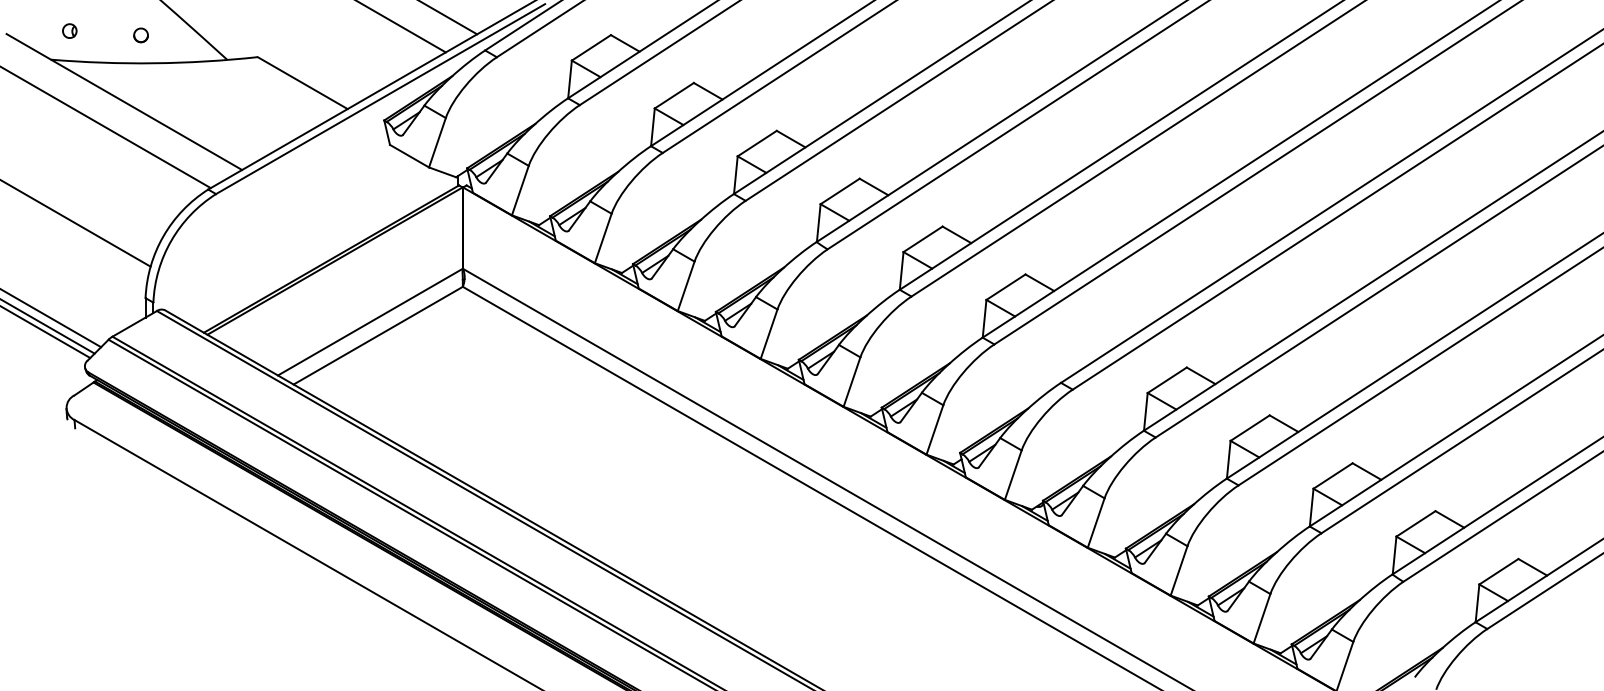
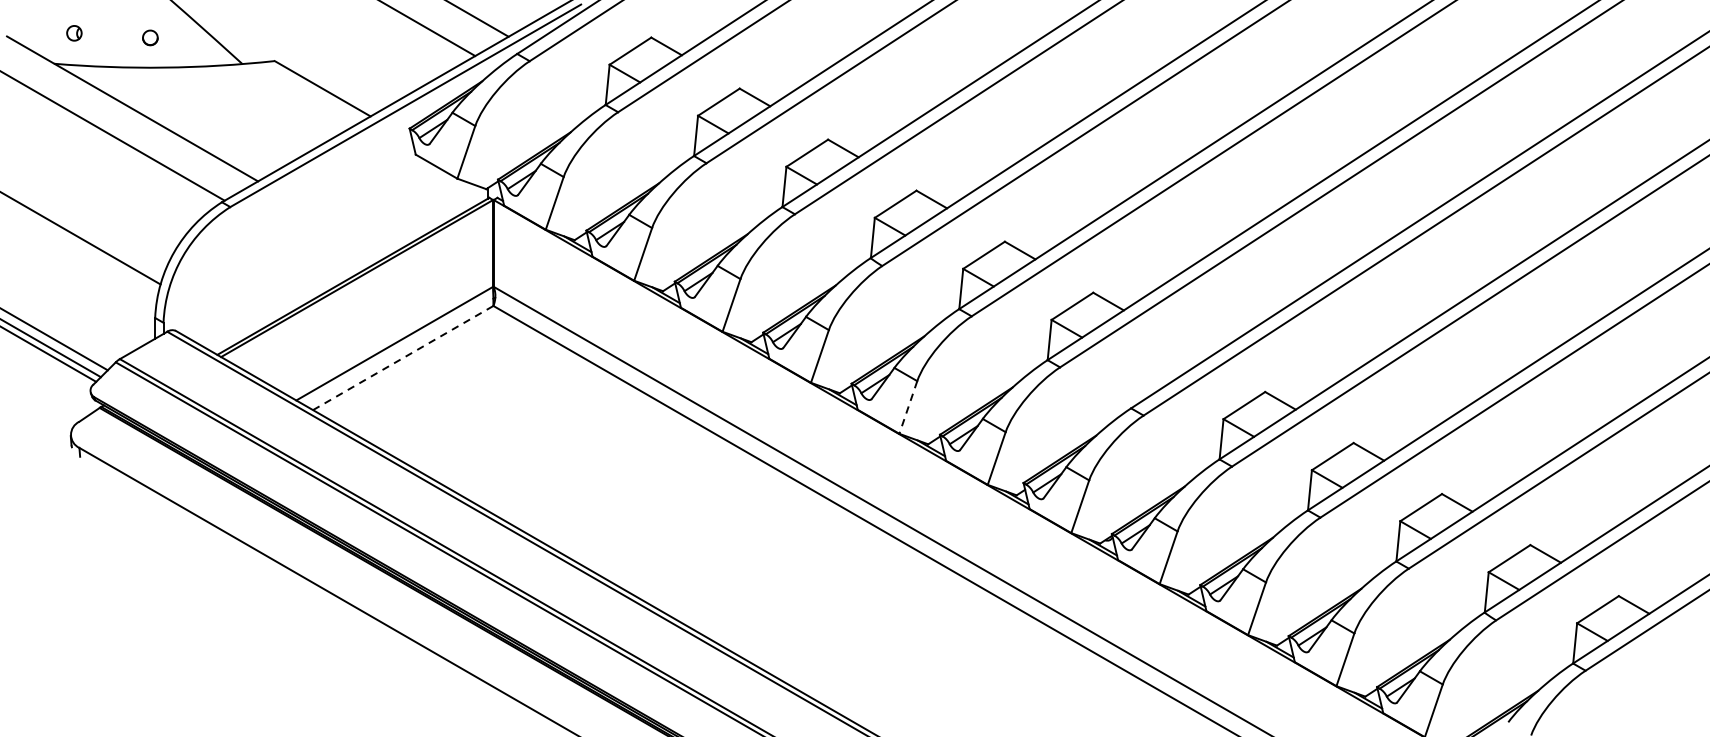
line: (378, 335) -> (403, 357), solid -> dashed
line: (851, 382) -> (907, 407), solid -> dashed

